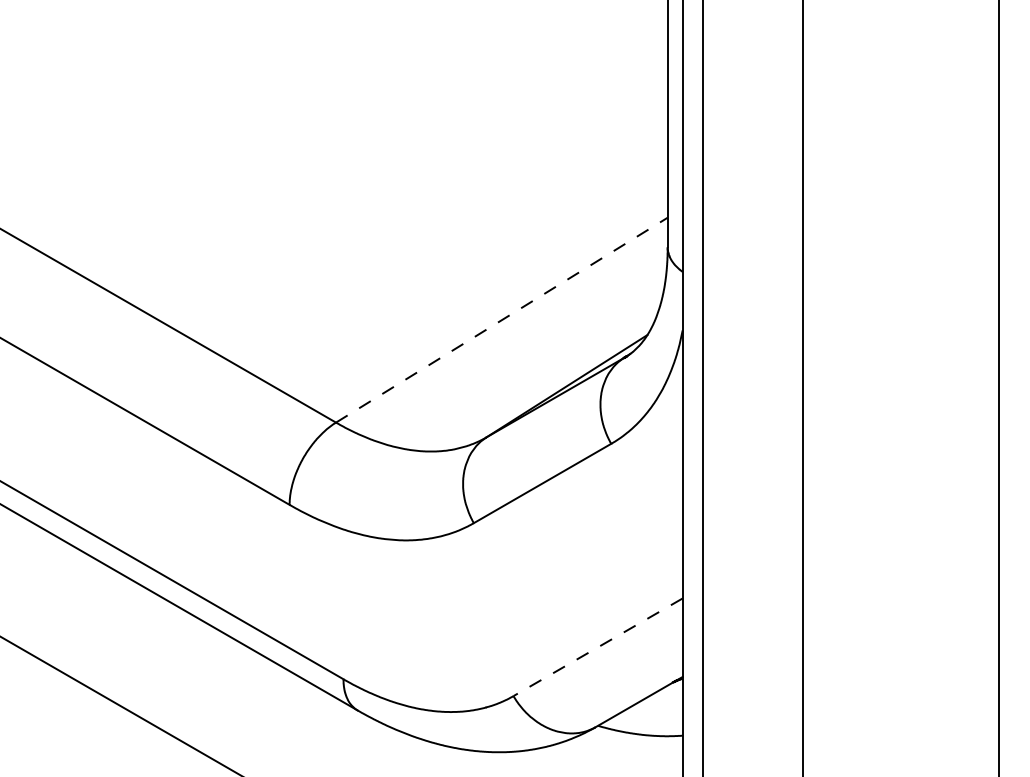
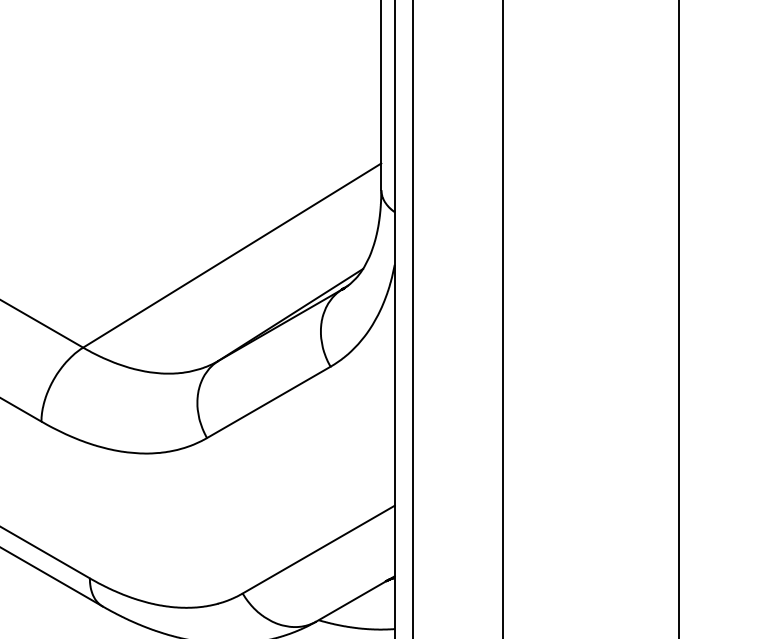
line: (501, 320) -> (231, 255), dashed -> solid
line: (598, 647) -> (319, 549), dashed -> solid

